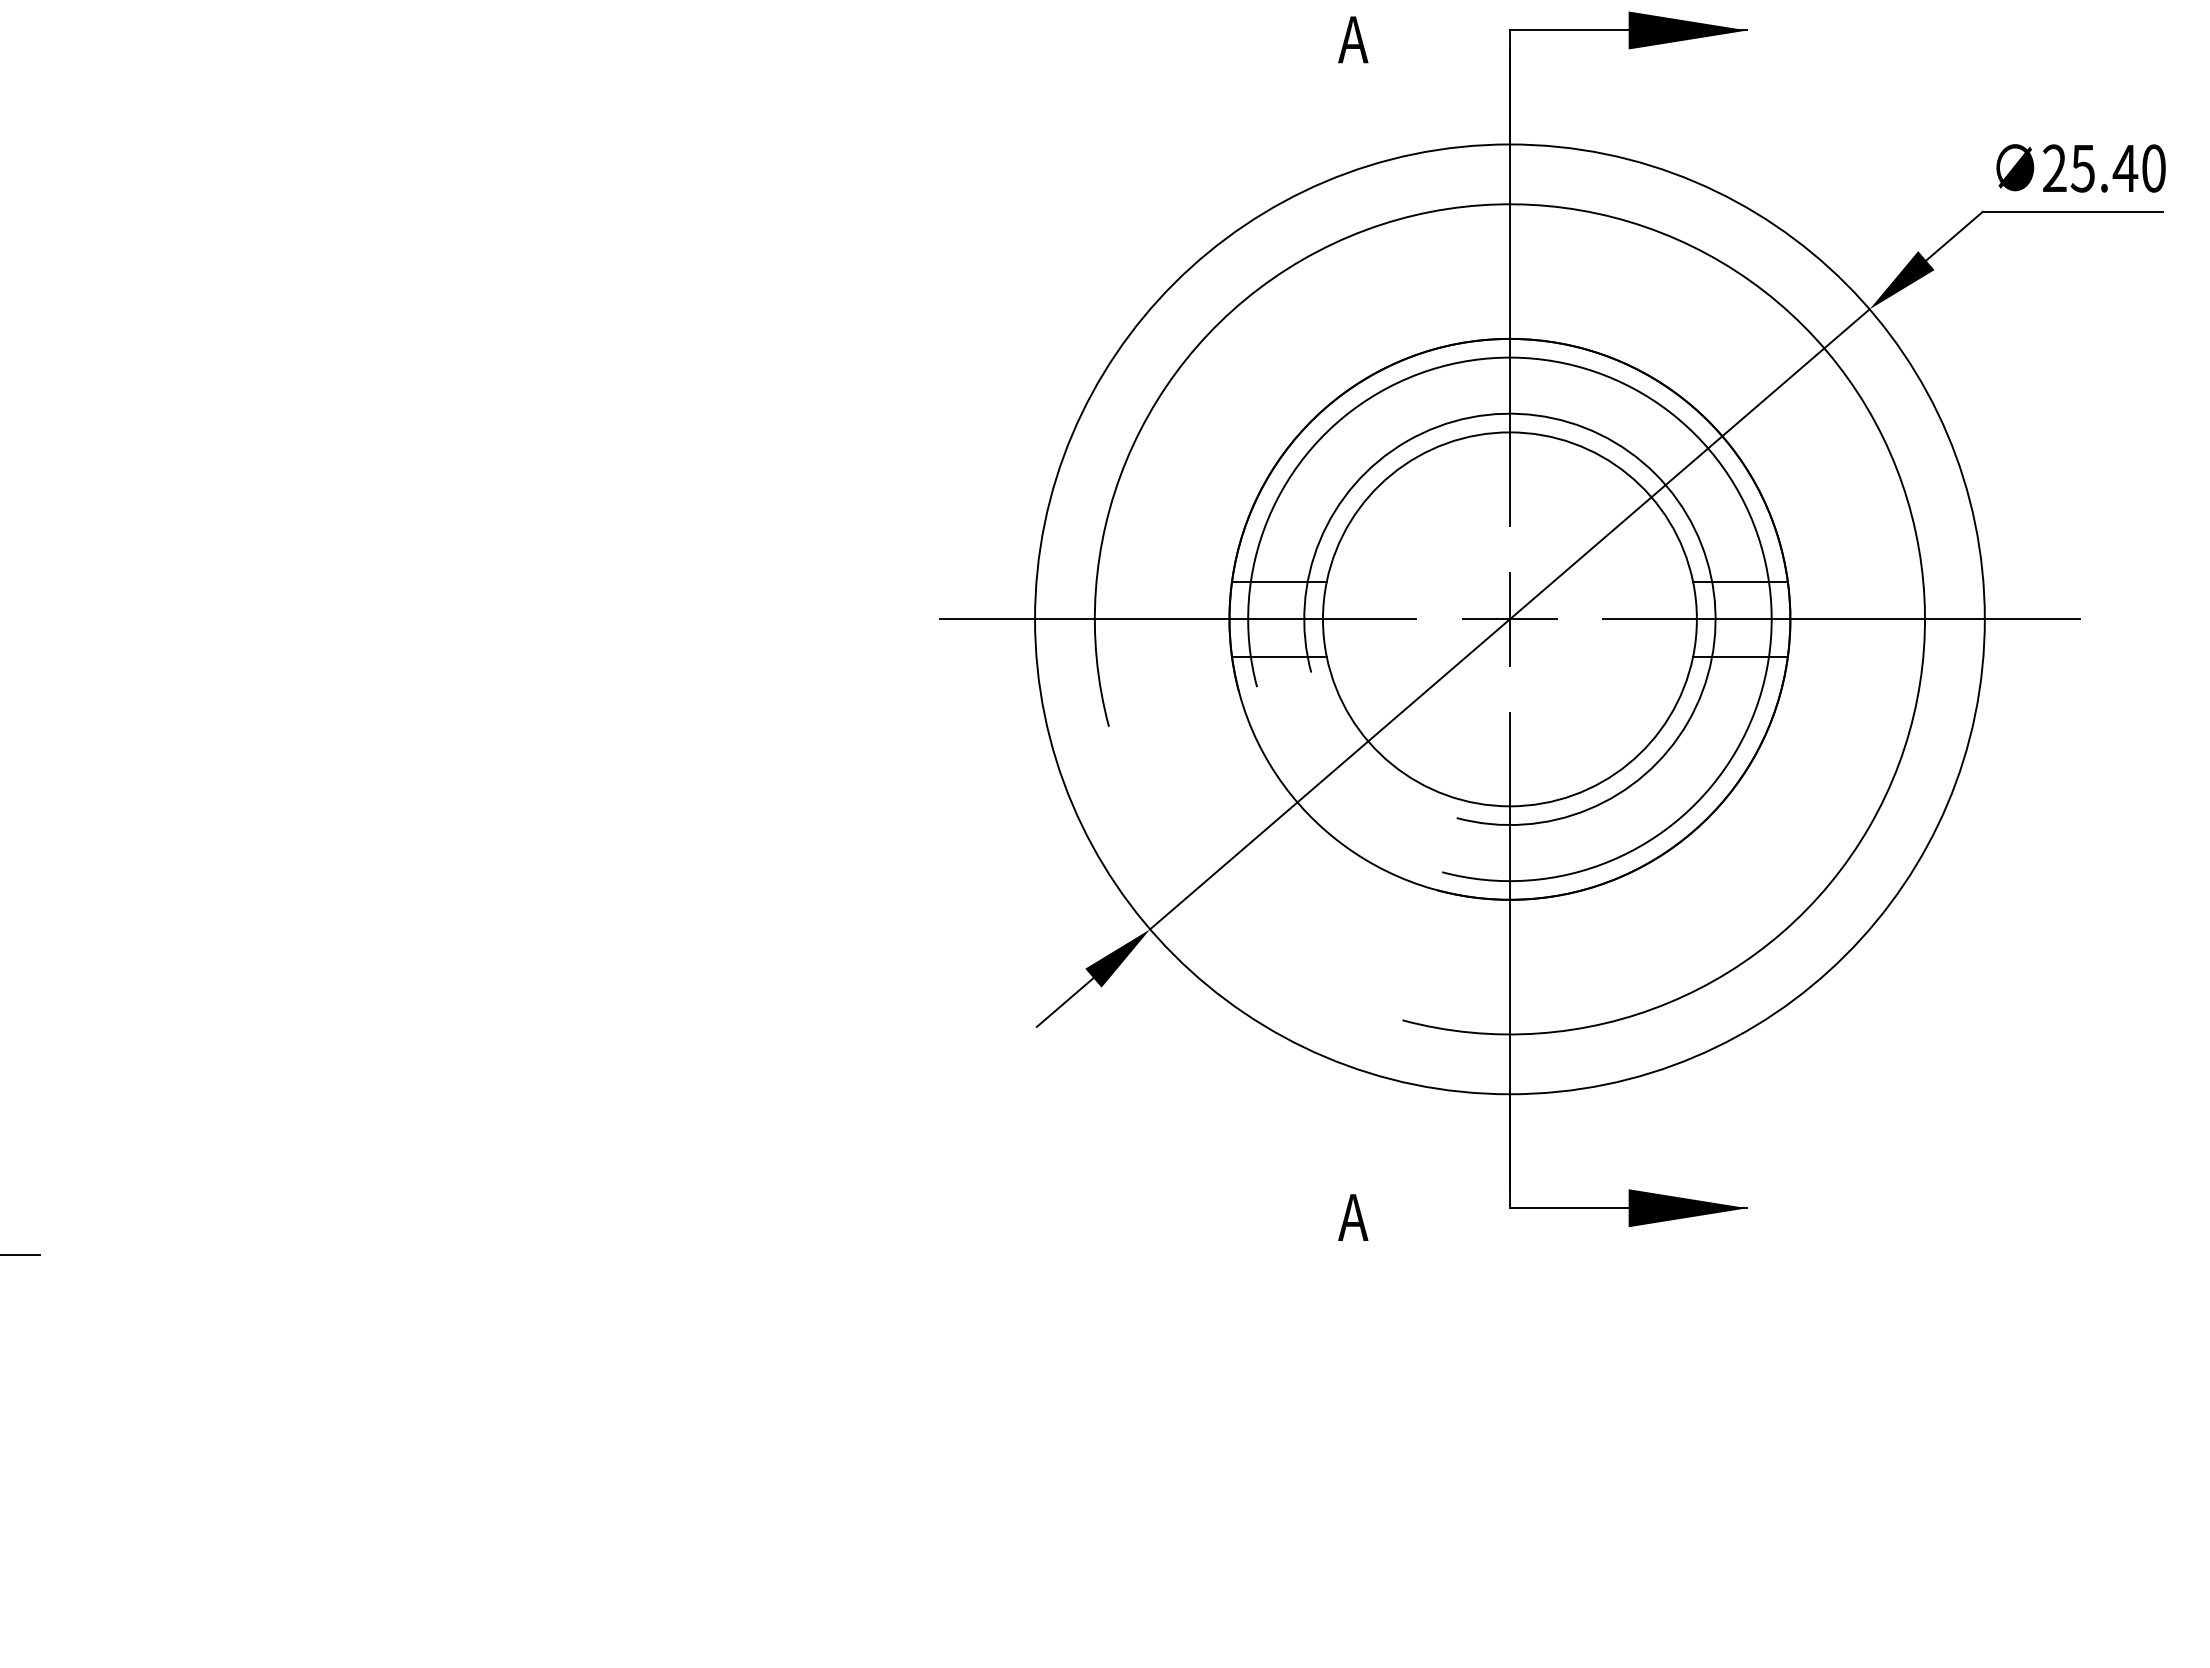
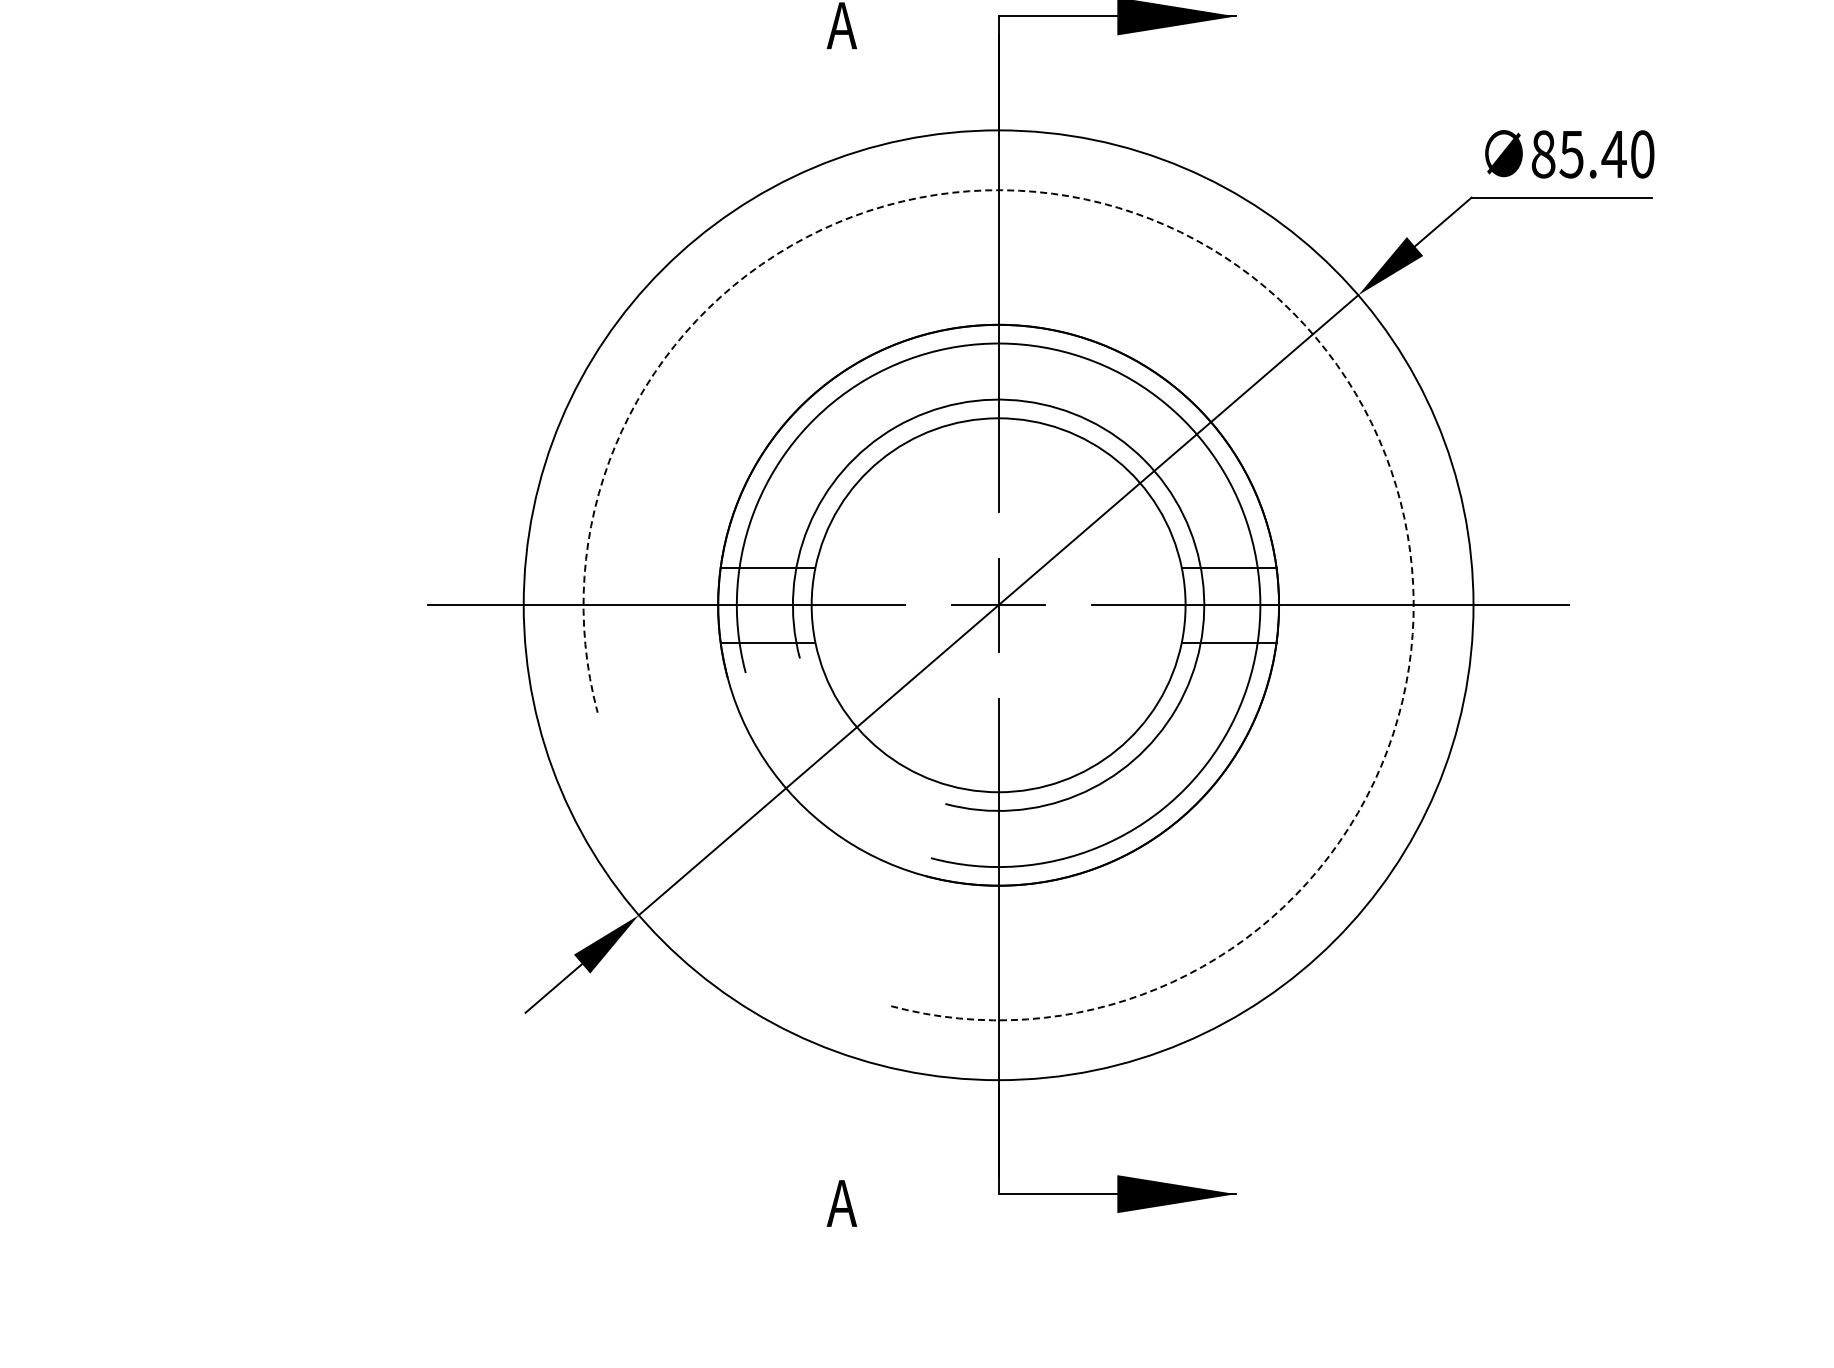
text: (2054, 168) -> (1543, 154), 25.40 -> 85.40
arc: (1803, 325) -> (1292, 311), solid -> dashed

